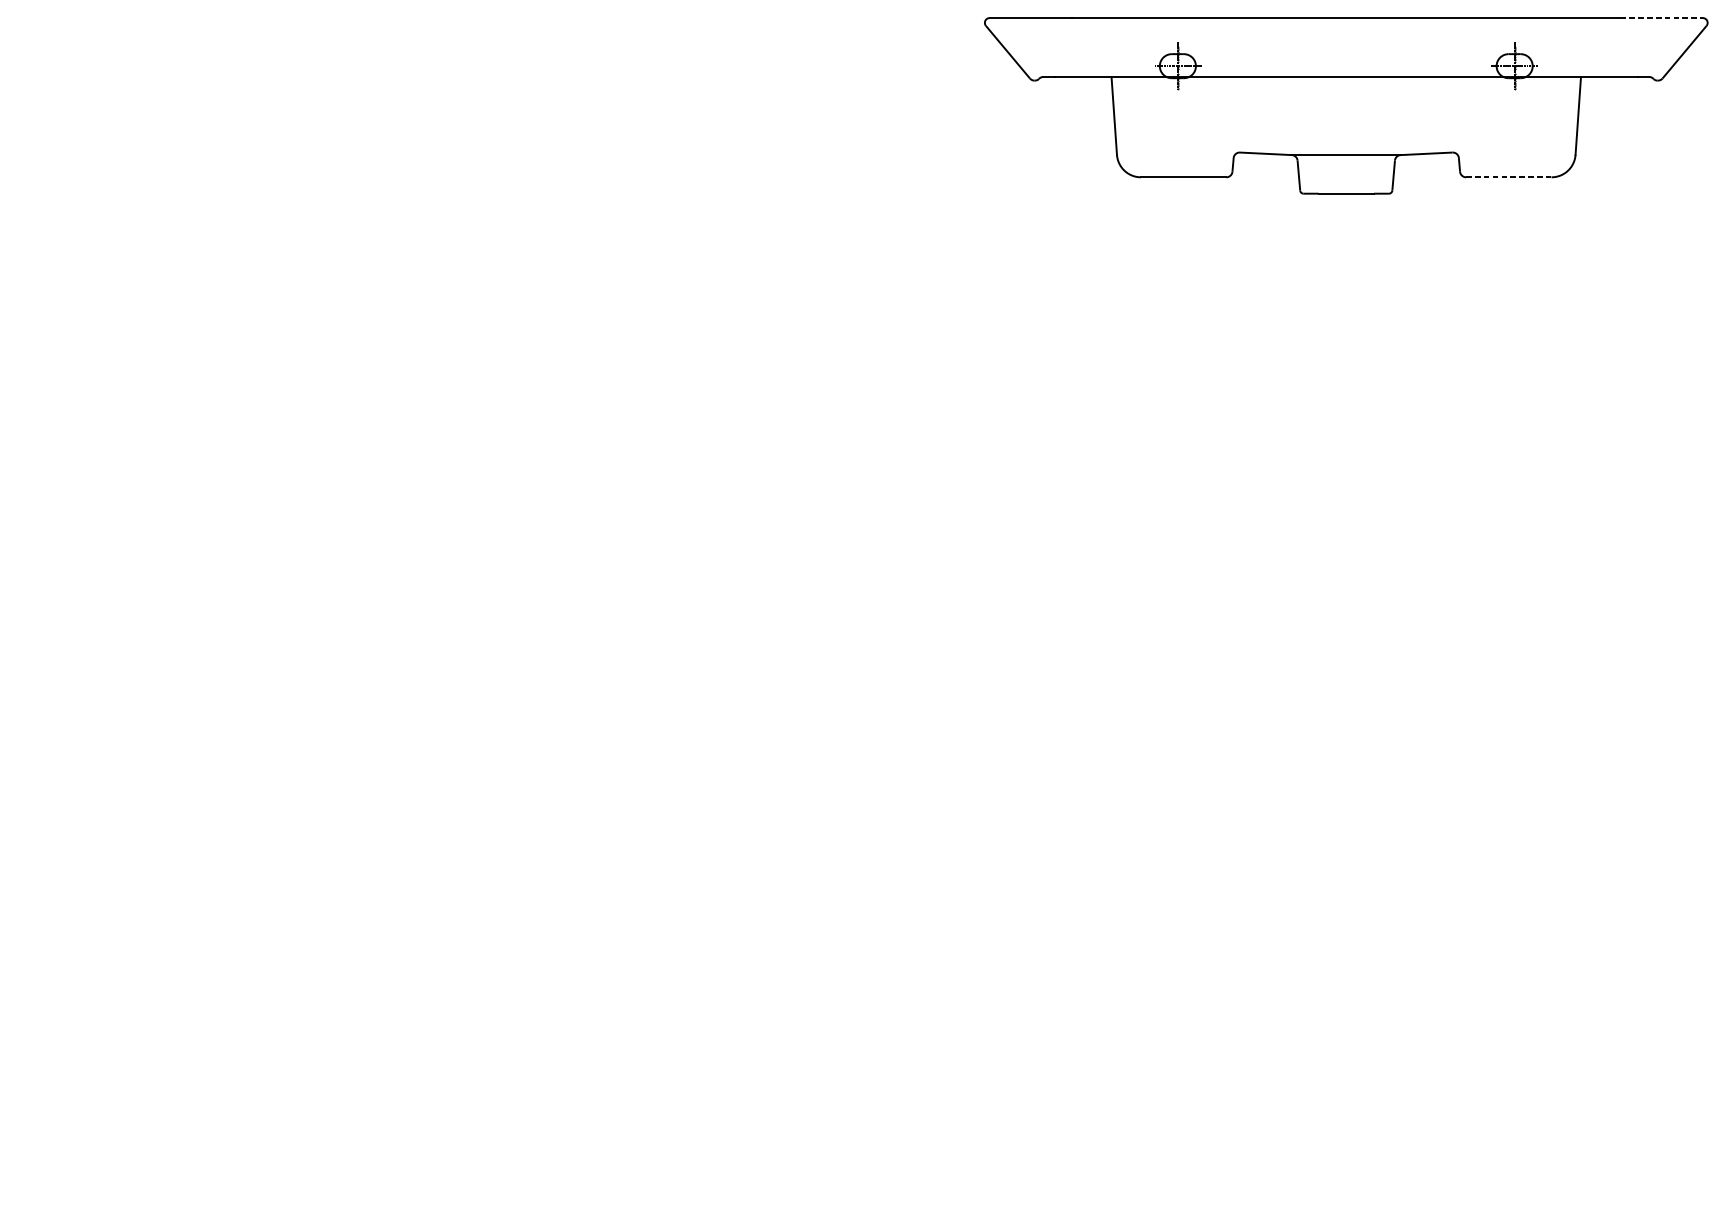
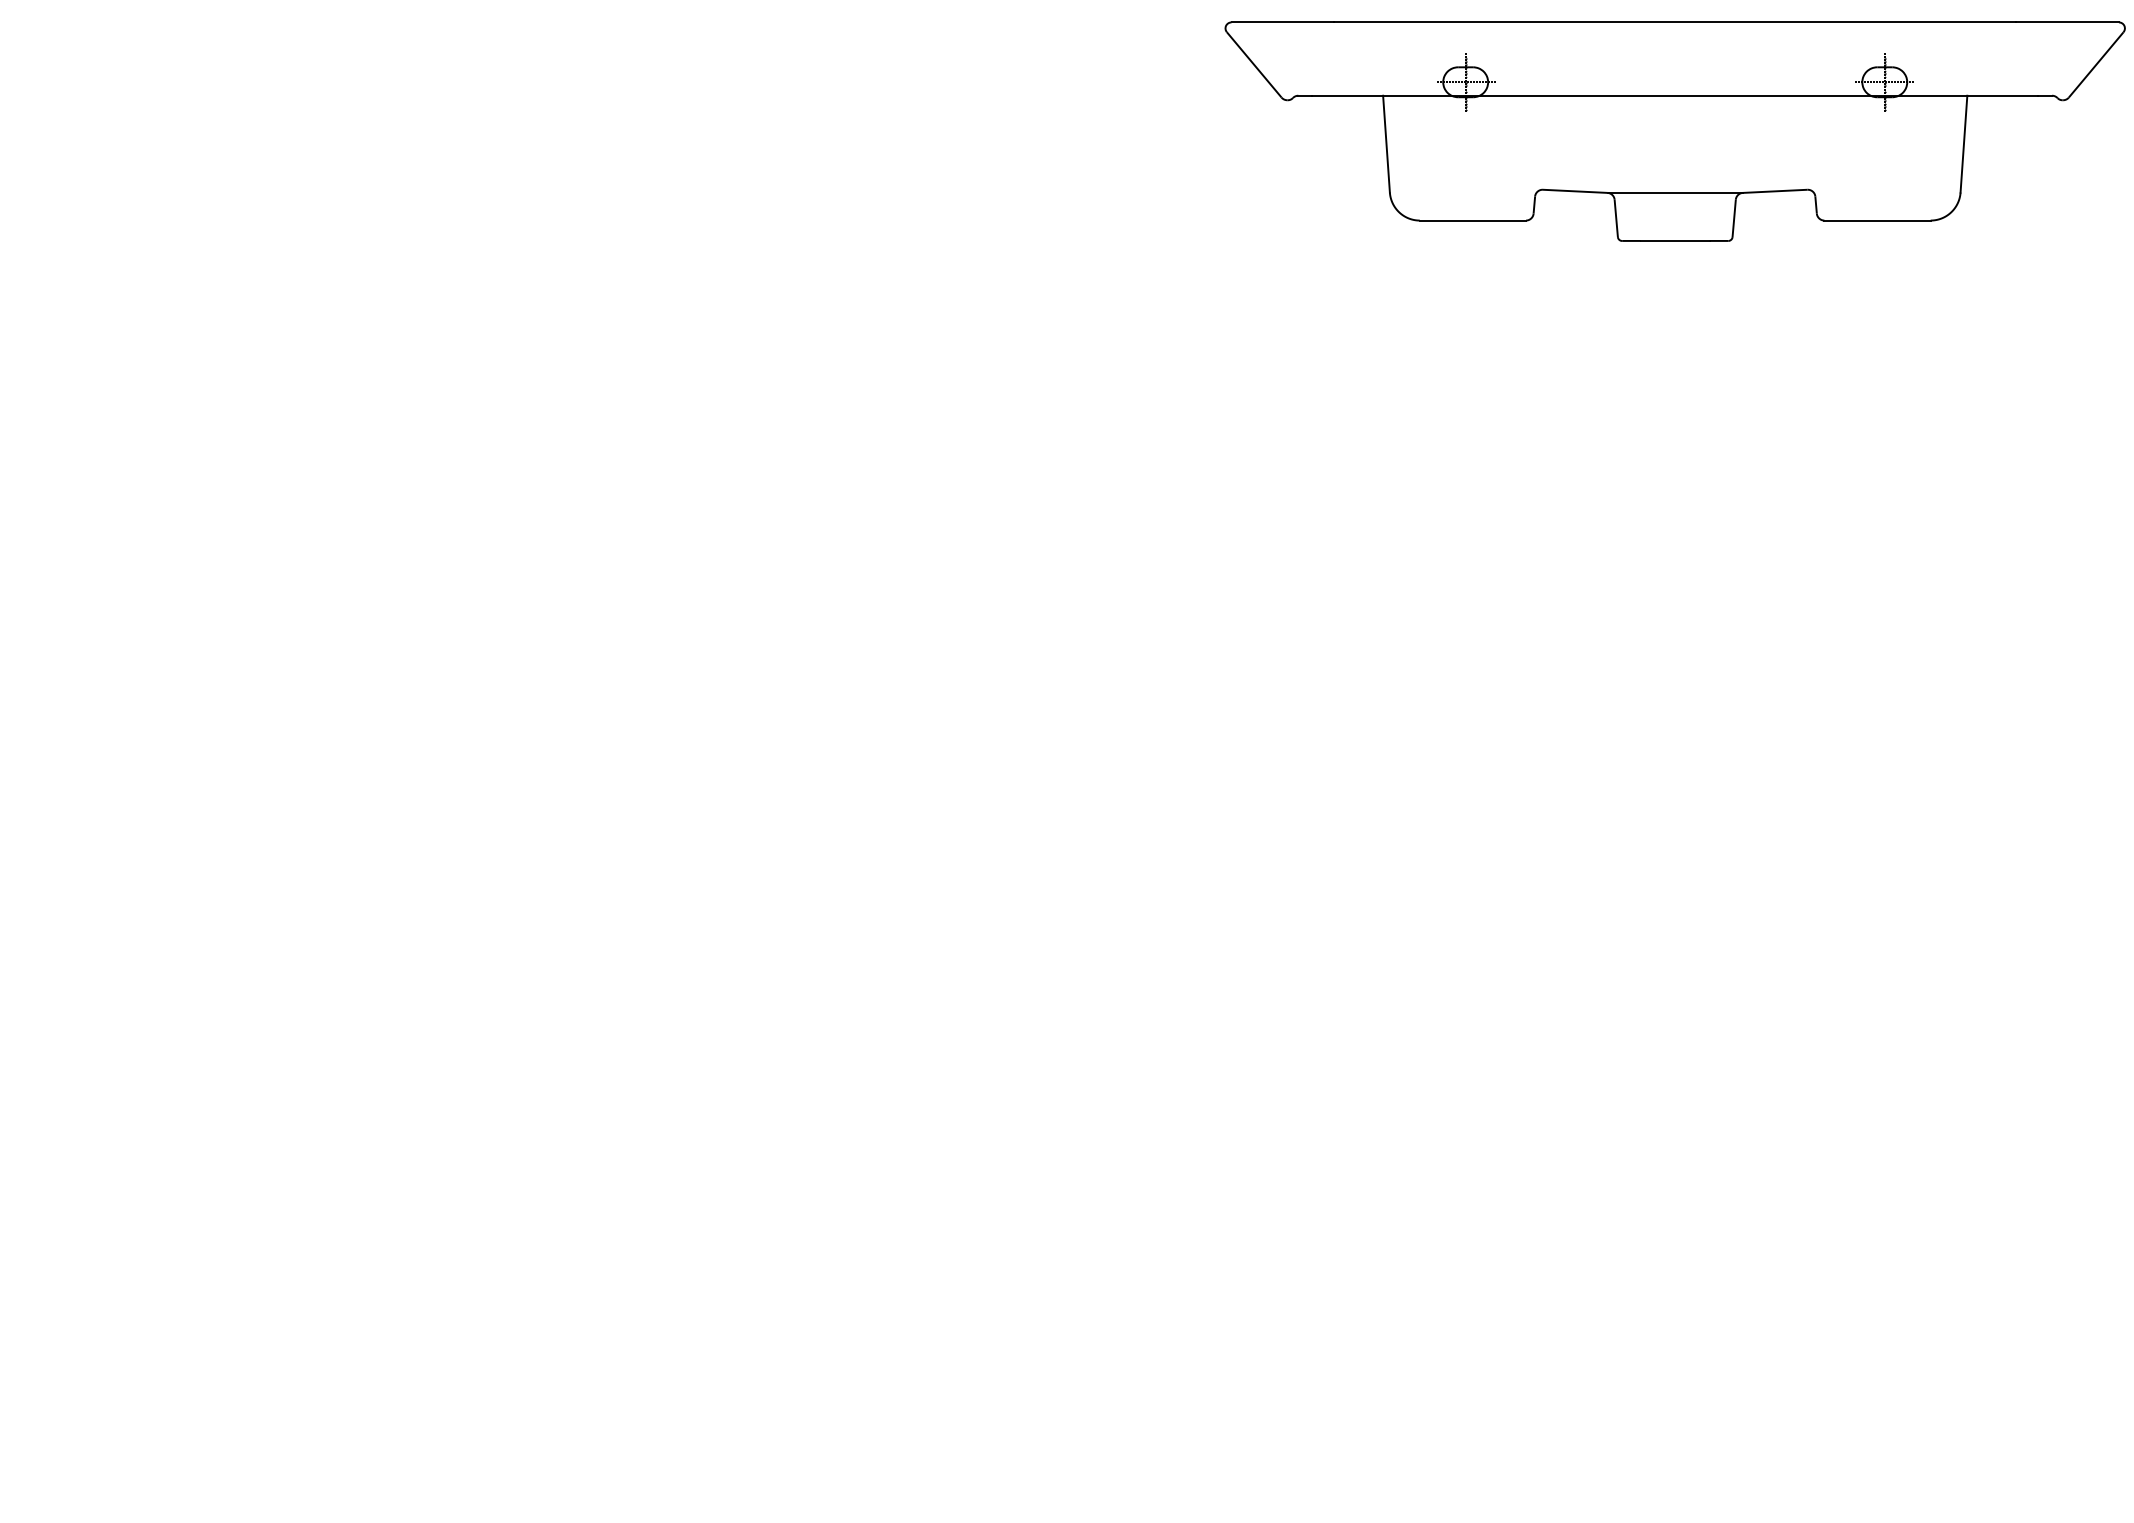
line: (1662, 18) -> (2068, 22), dashed -> solid
line: (1509, 177) -> (1878, 220), dashed -> solid

